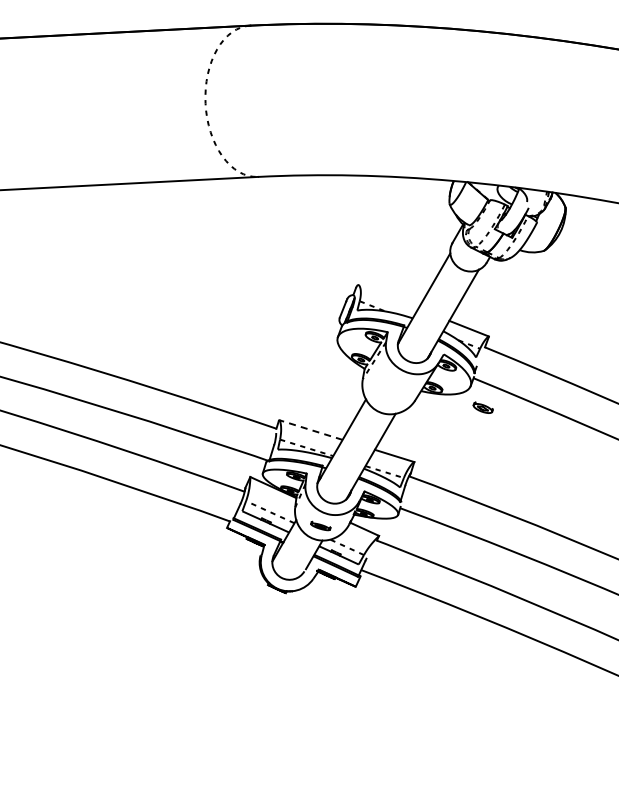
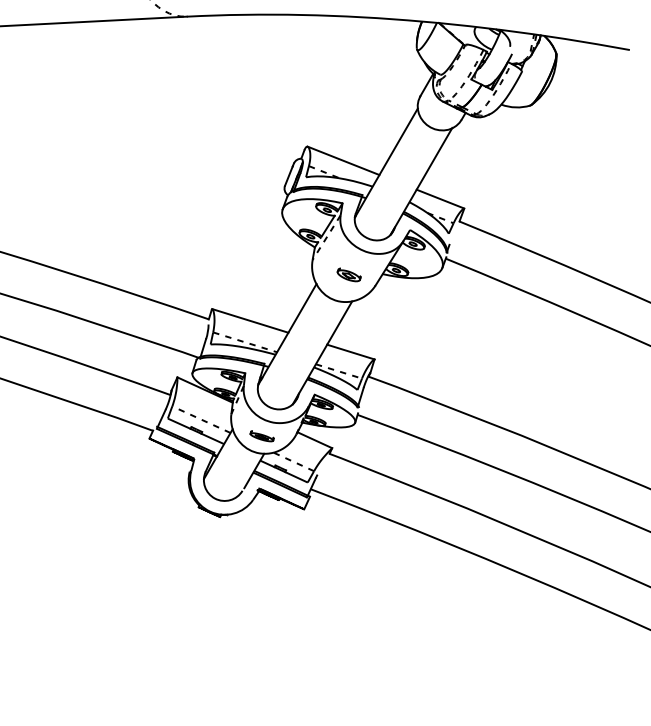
line: (388, 296) -> (343, 160), added
part: (482, 407) -> (348, 274), moved
line: (310, 429) -> (249, 320), dashed -> solid

